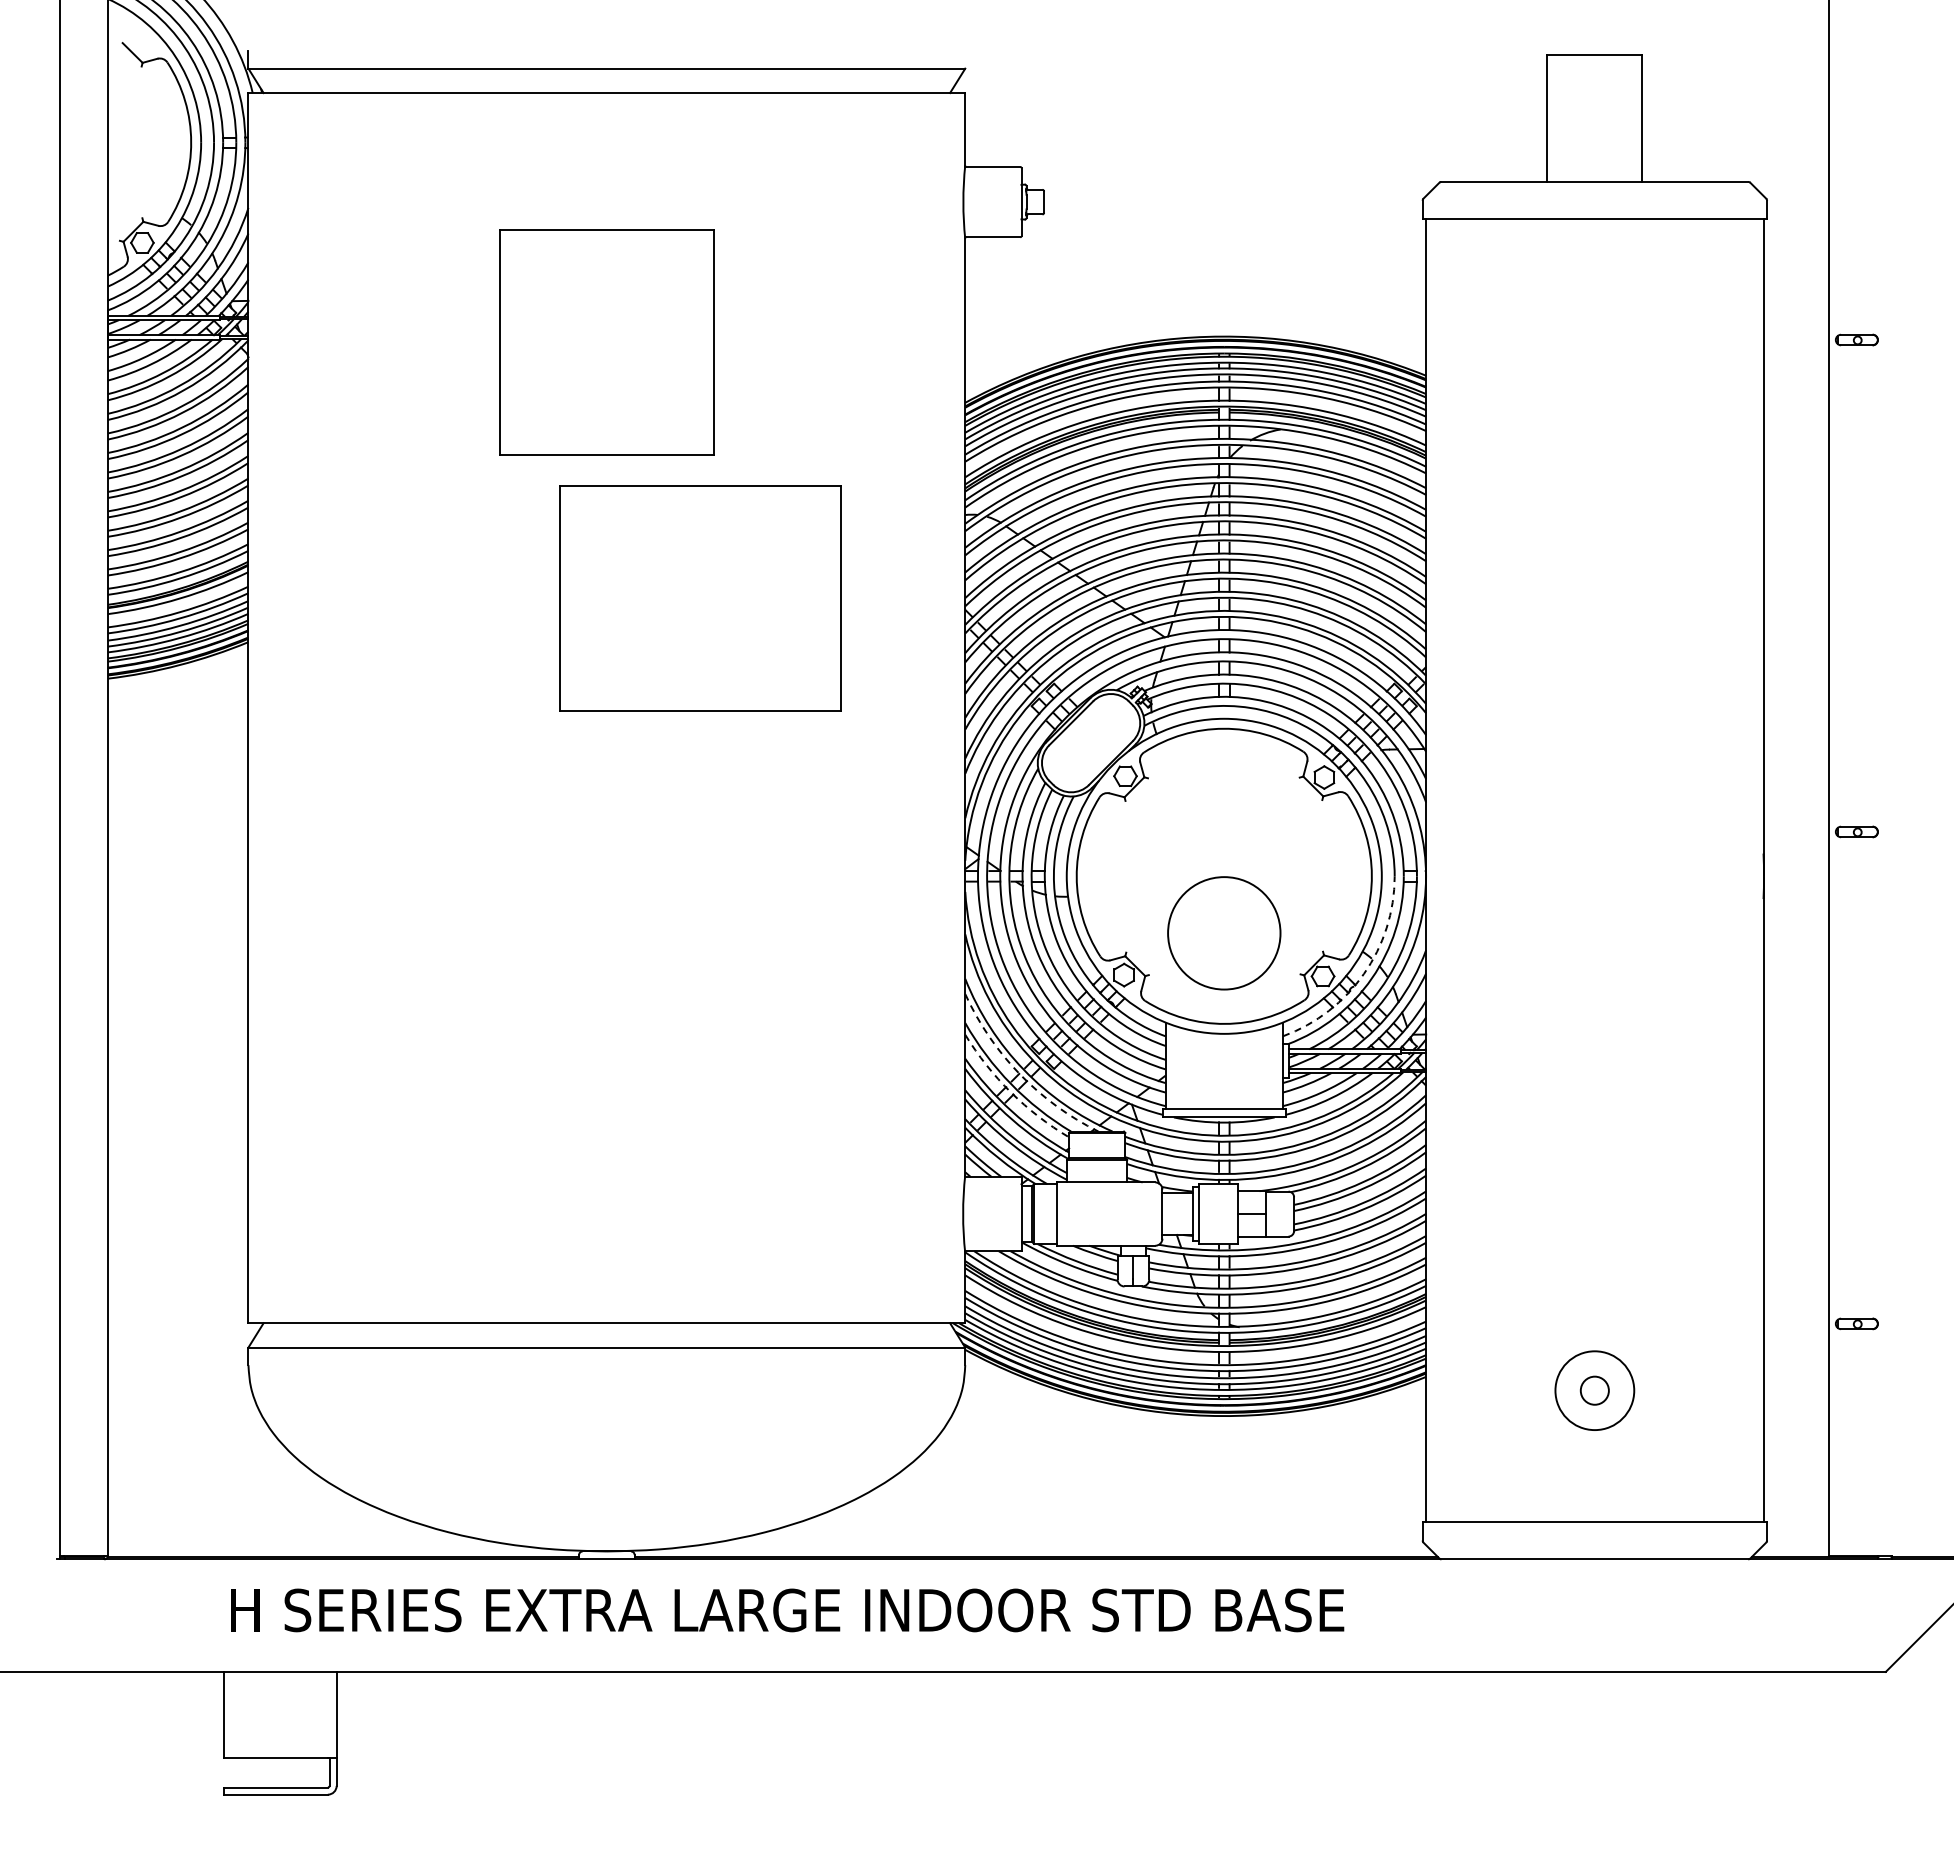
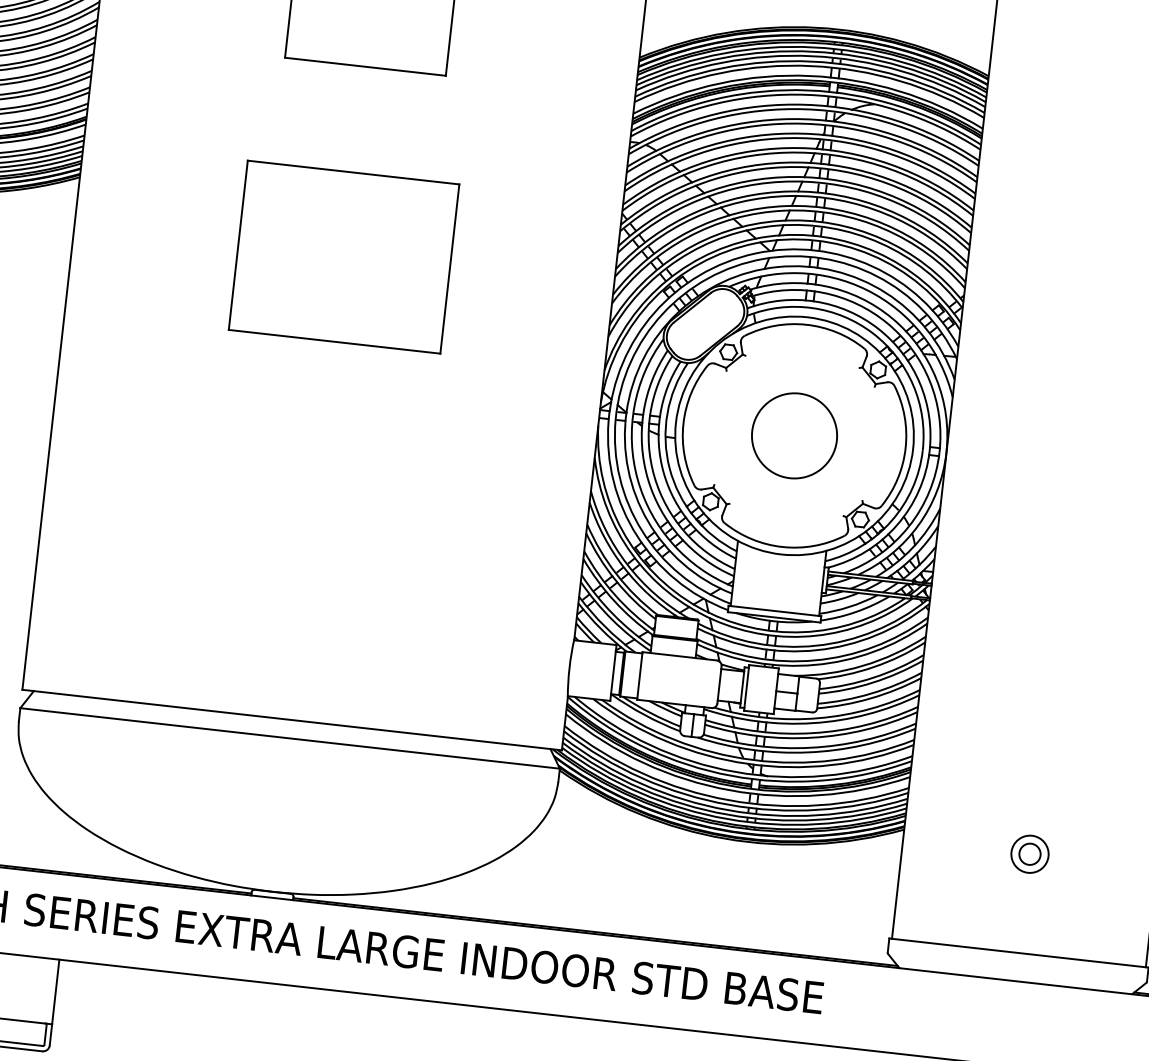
part: (700, 598) -> (343, 257), moved
circle: (1224, 933) -> (794, 436), moved
arc: (1364, 973) -> (891, 520), dashed -> solid
arc: (1019, 1074) -> (623, 567), dashed -> solid
arc: (1010, 1092) -> (615, 580), dashed -> solid
circle: (1594, 1390) -> (1029, 854), size x0.62

